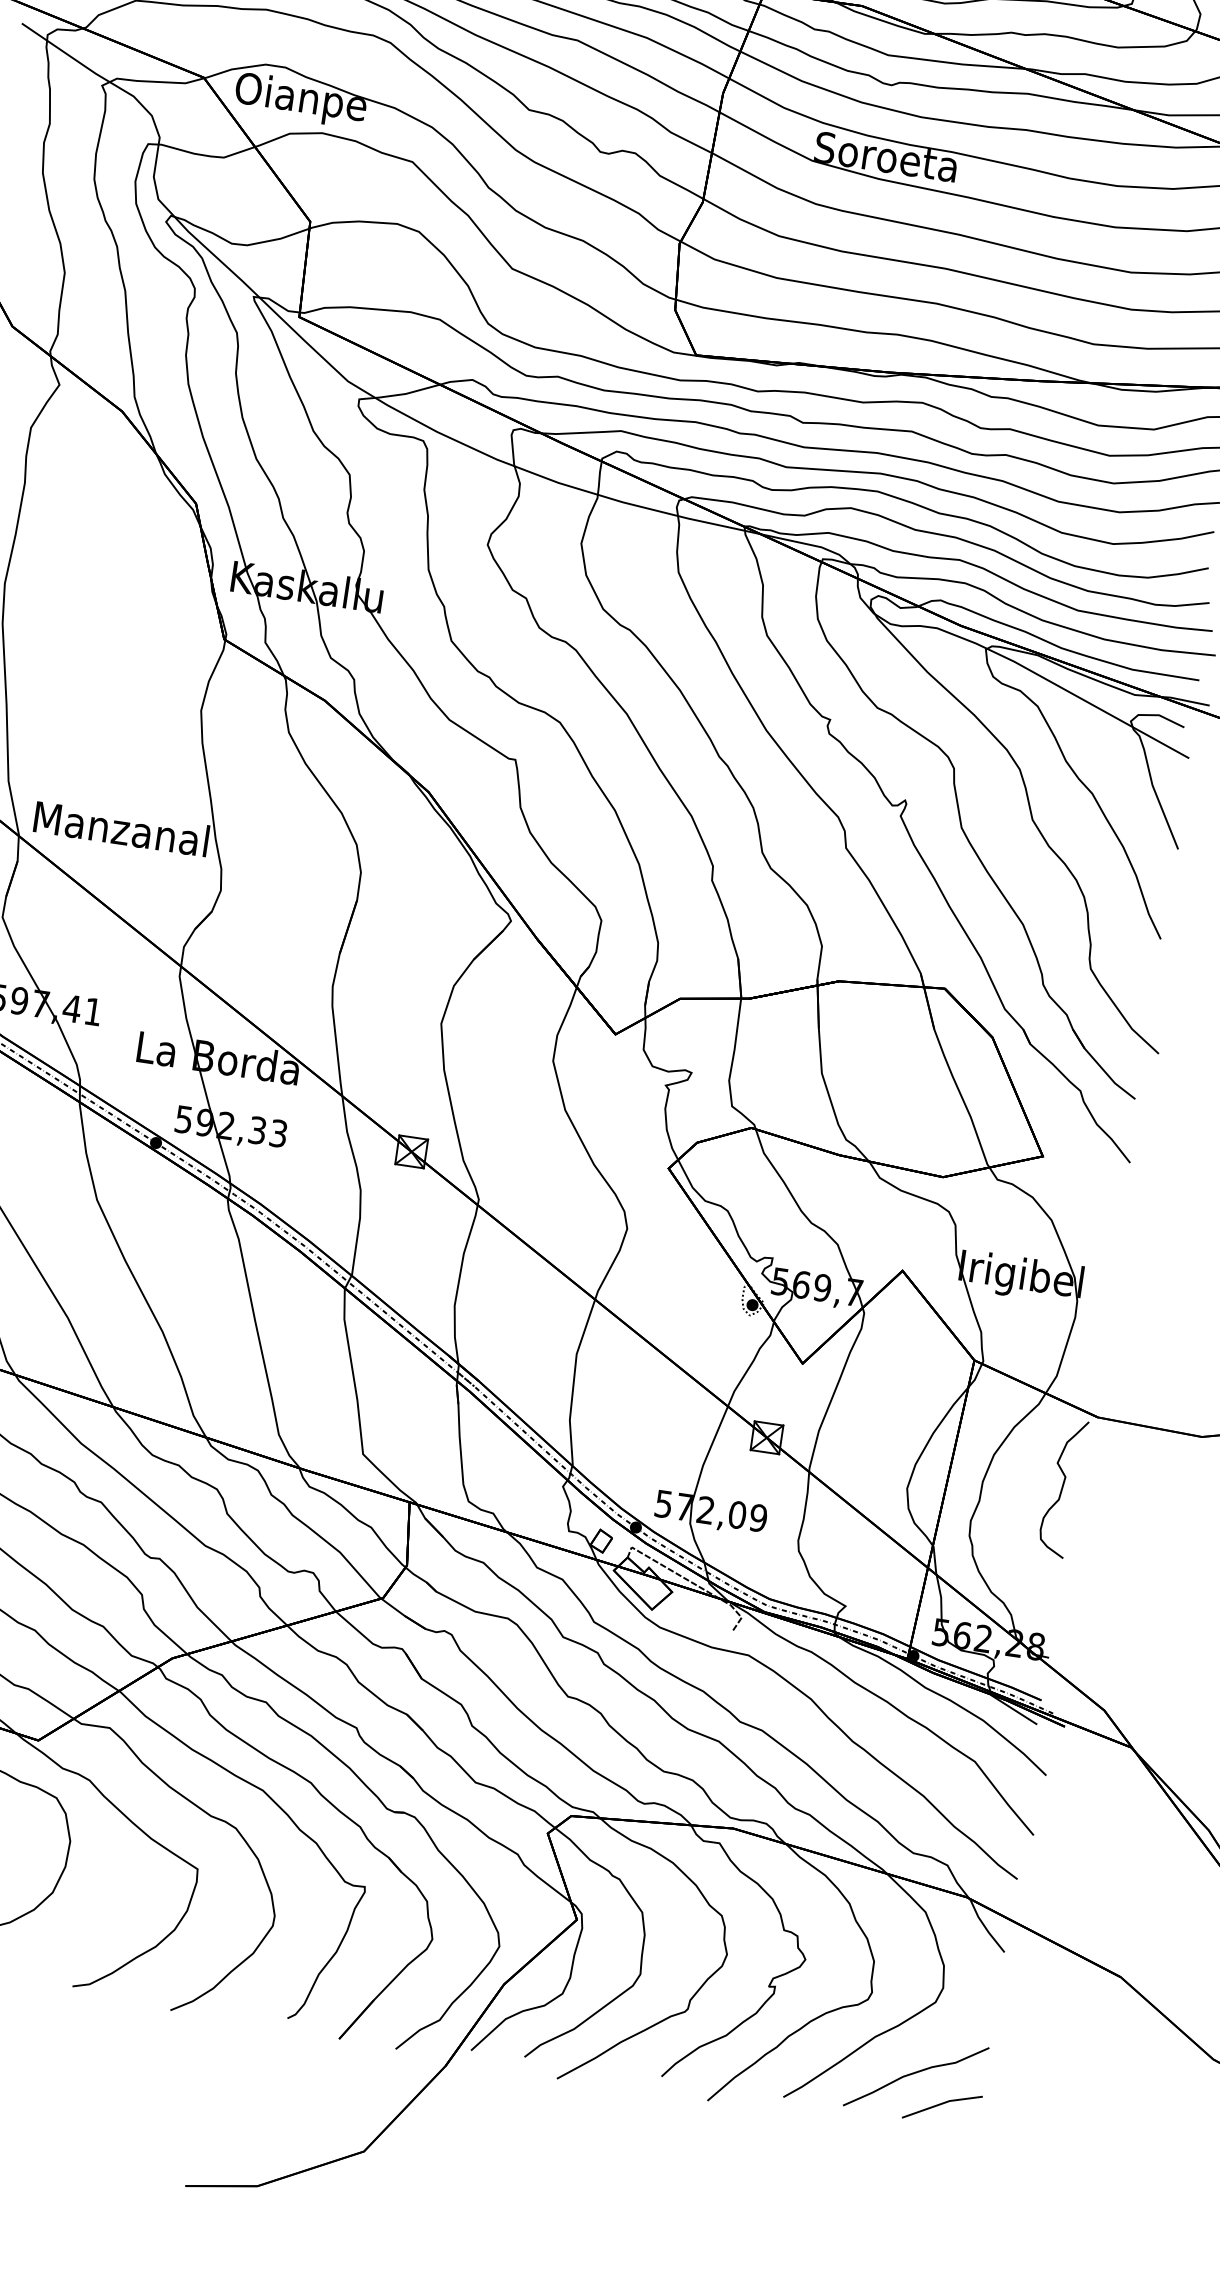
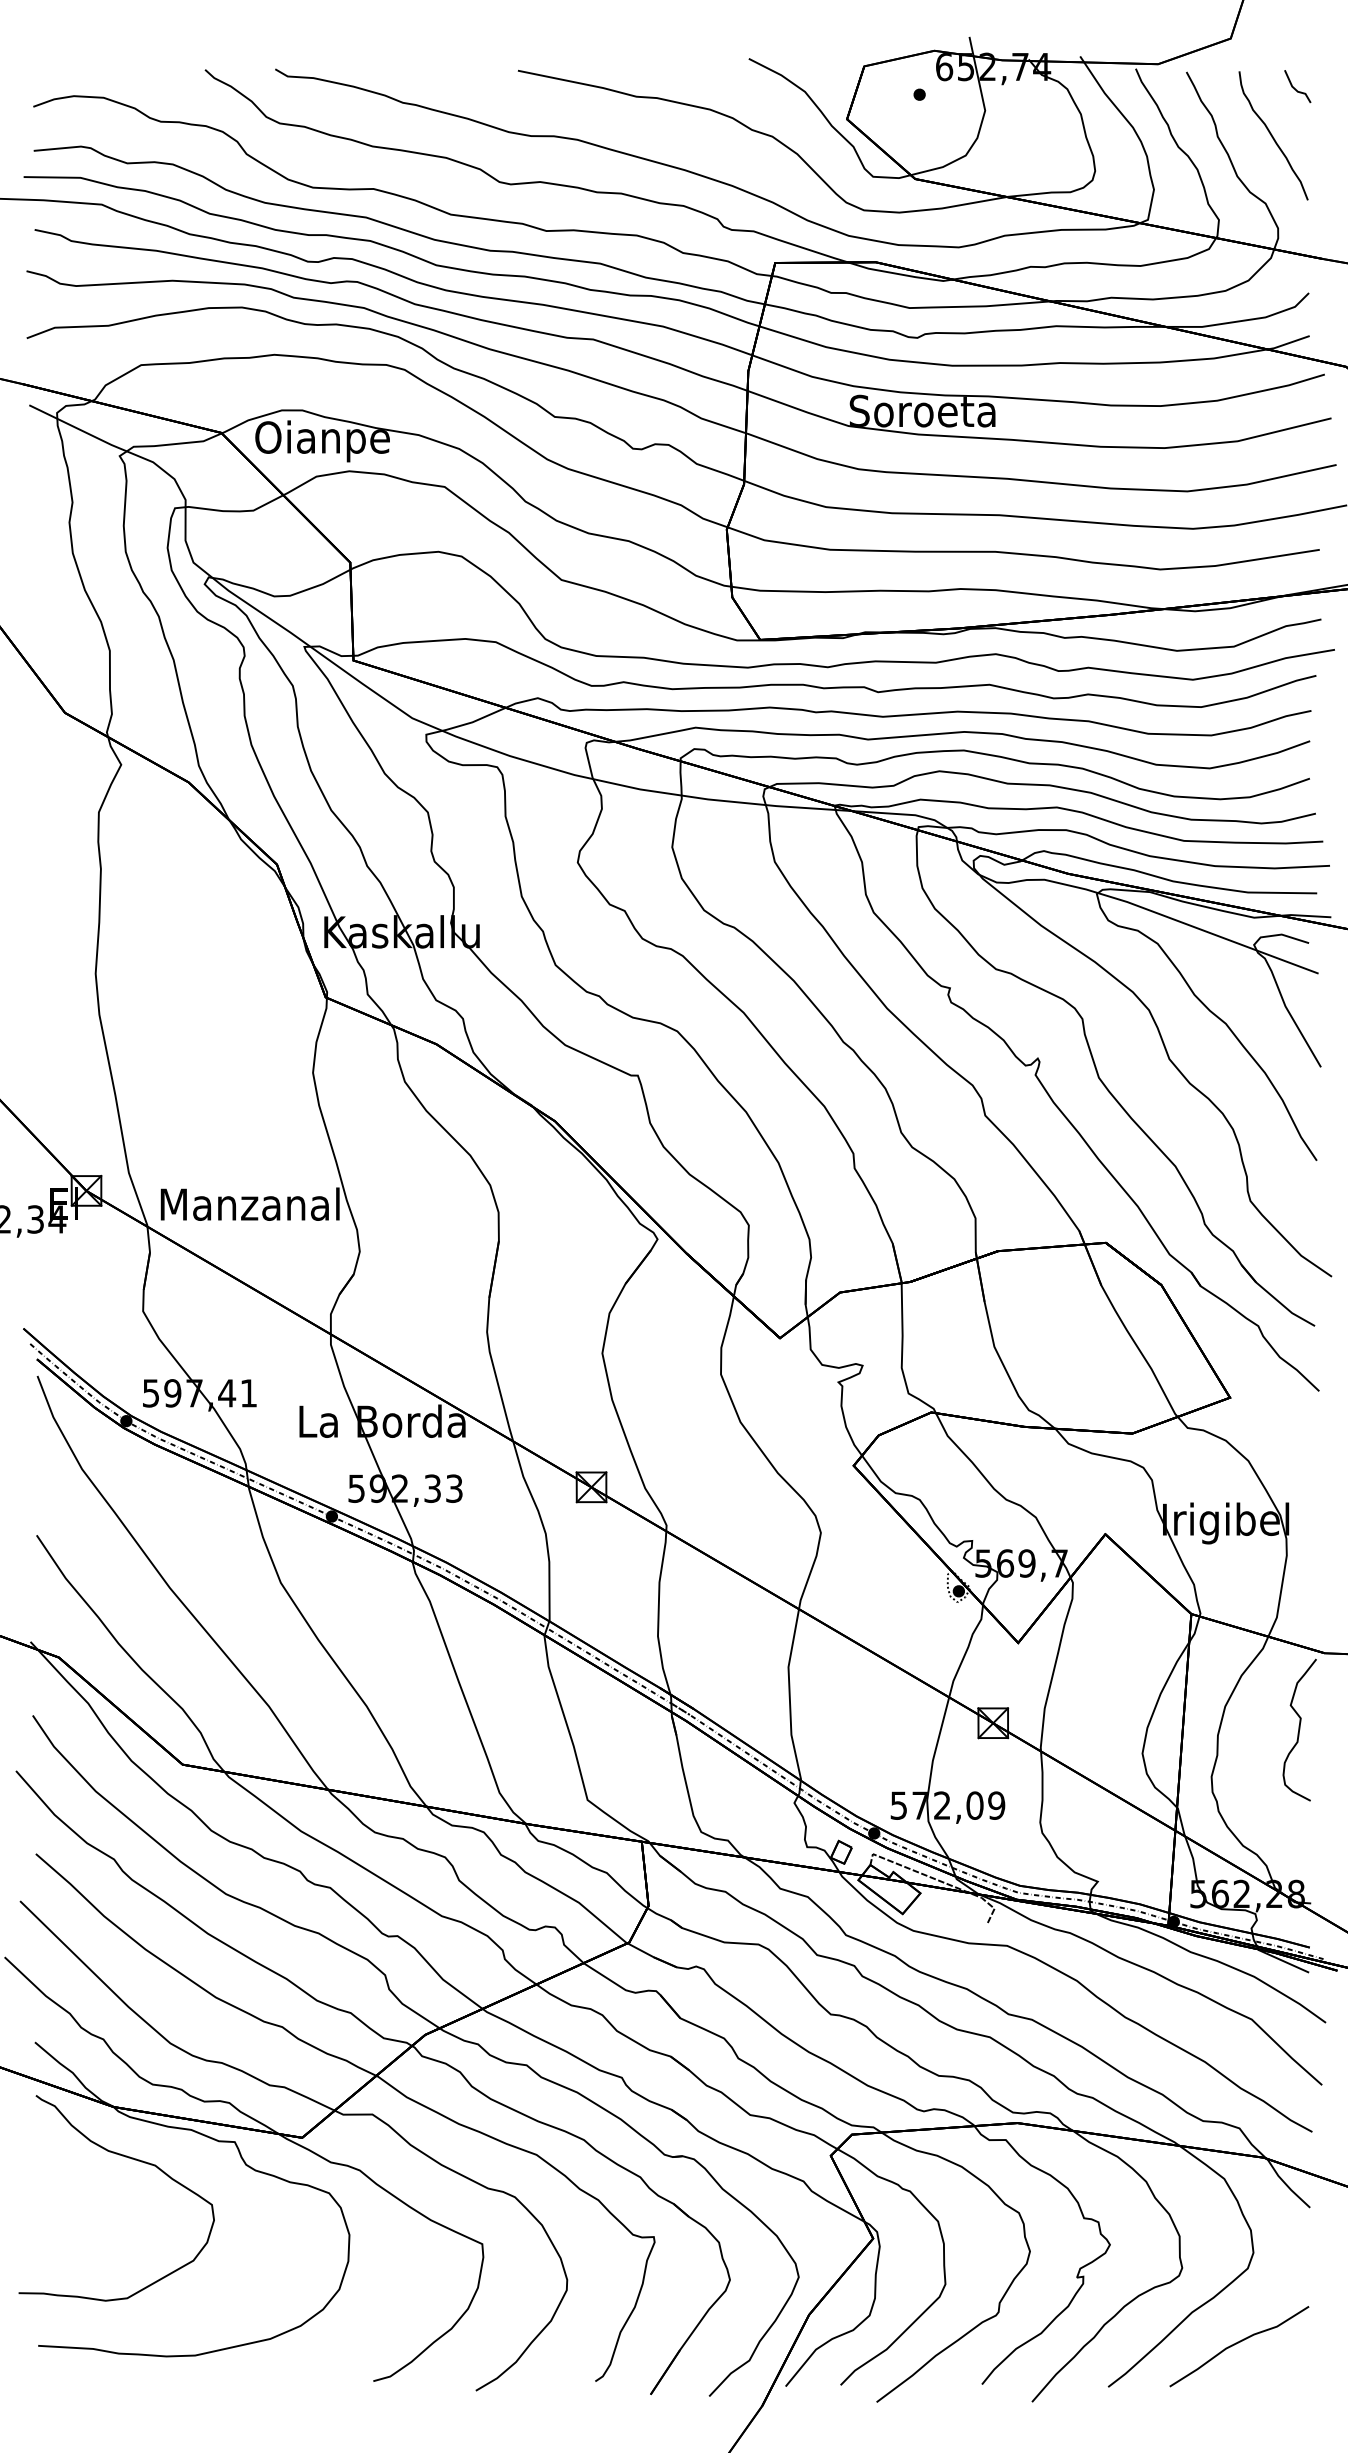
line: (941, 2105) -> (1269, 2371), removed

